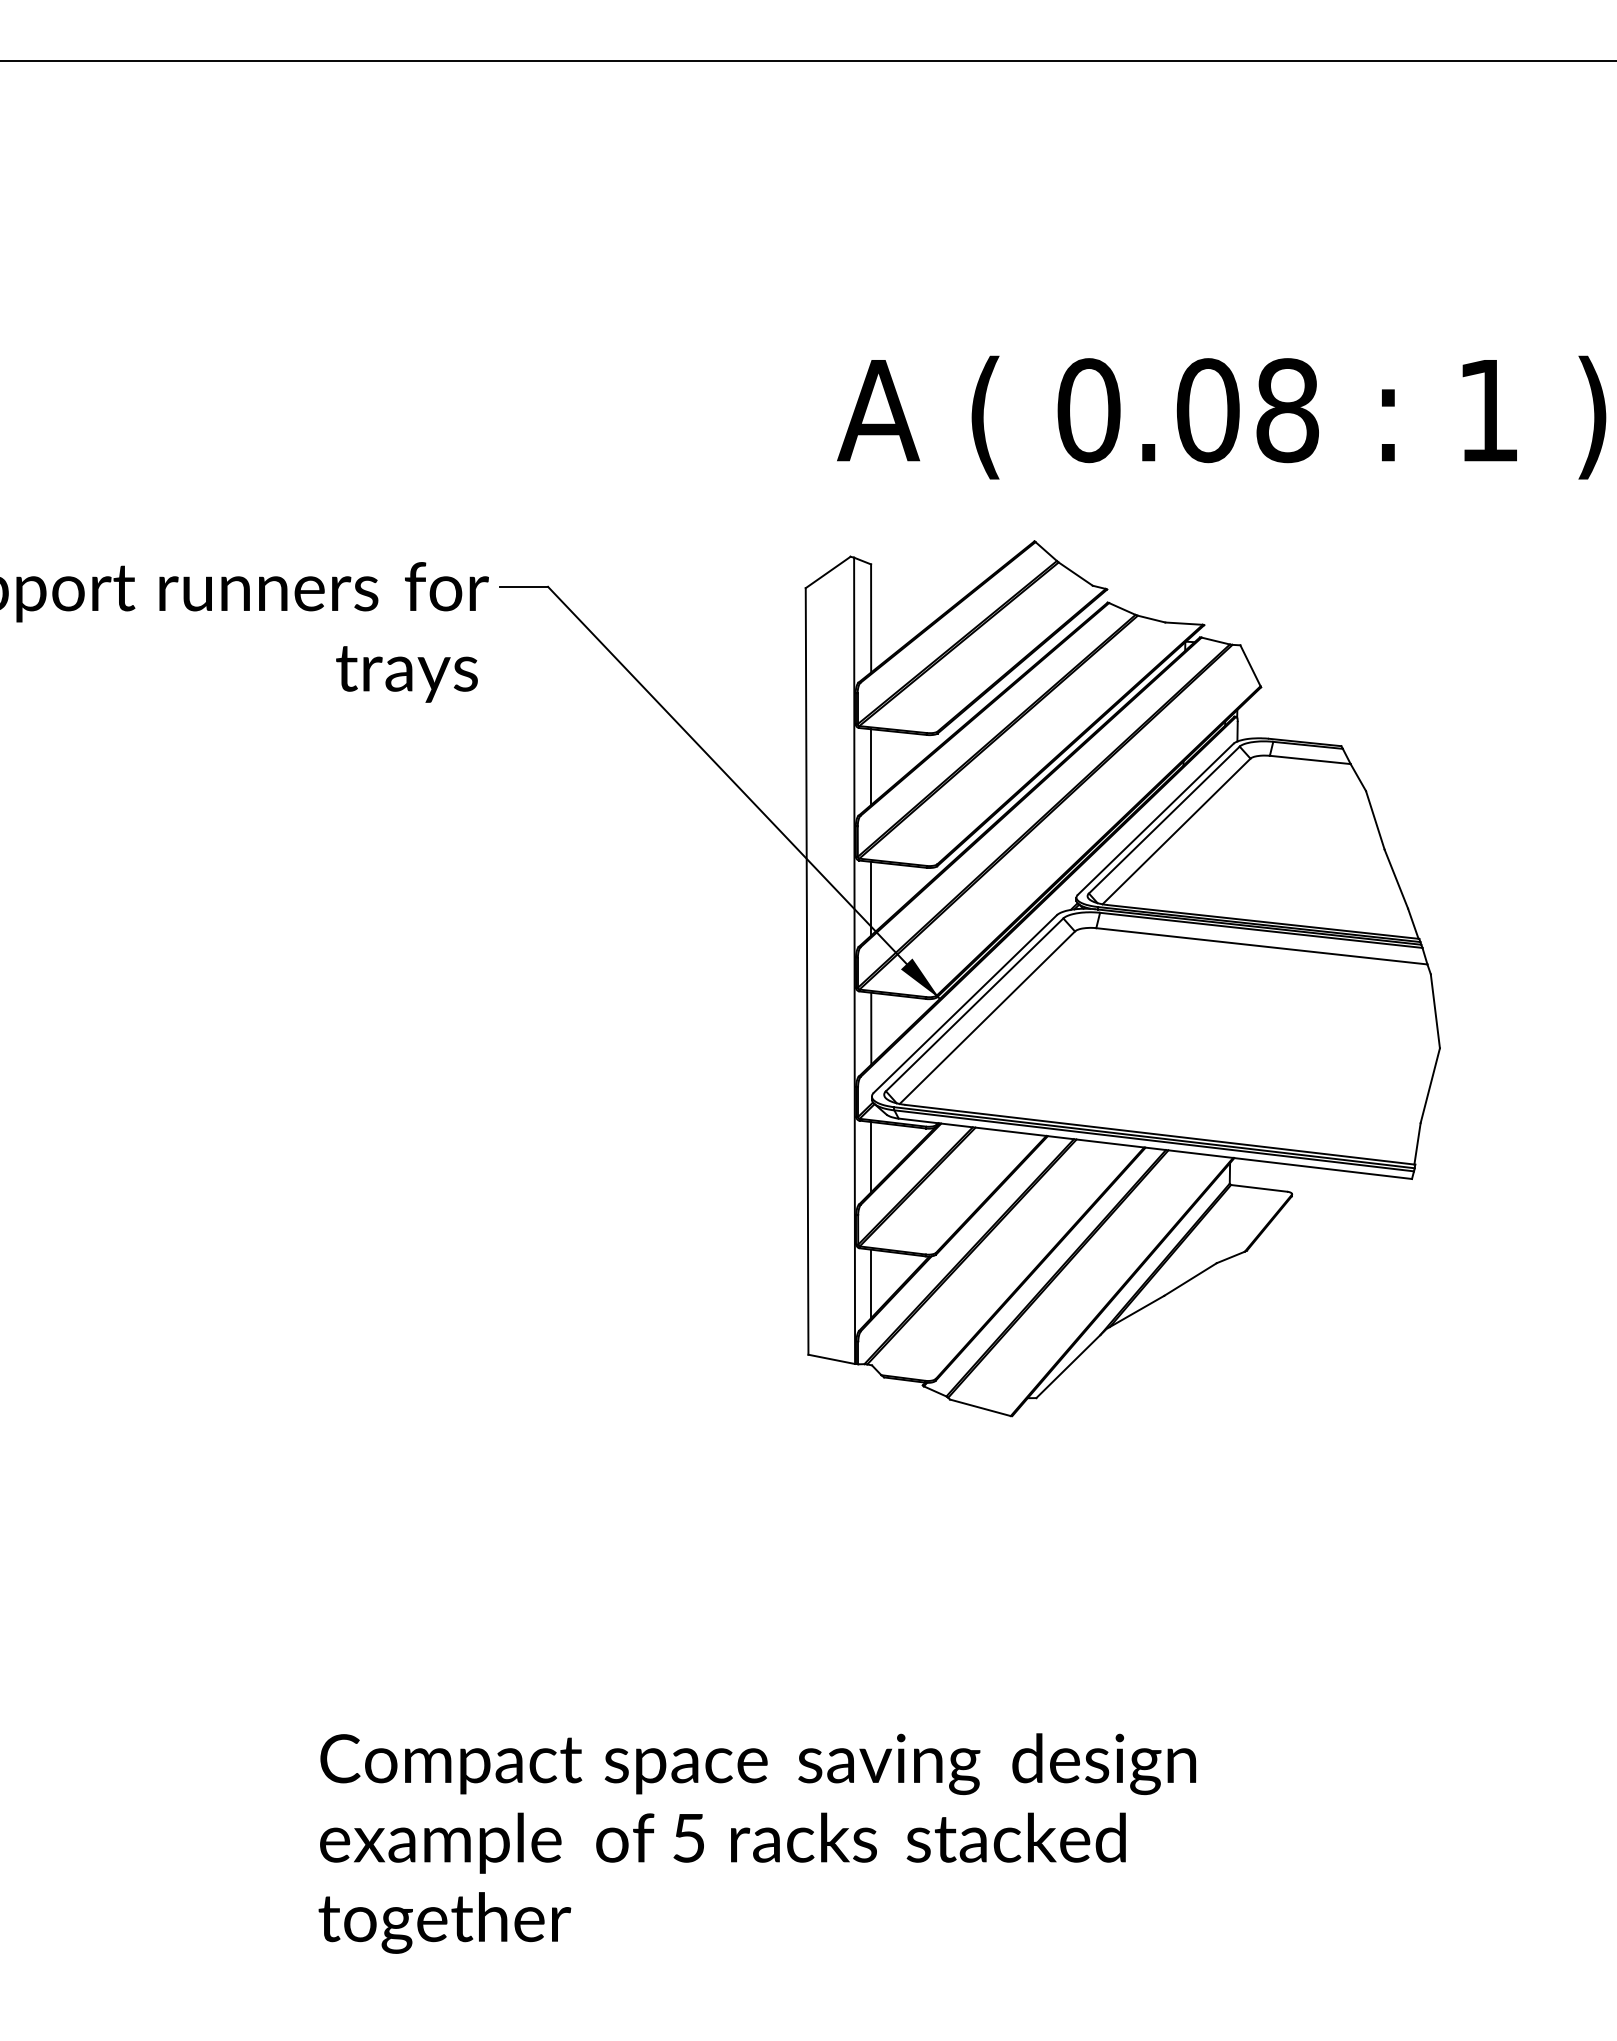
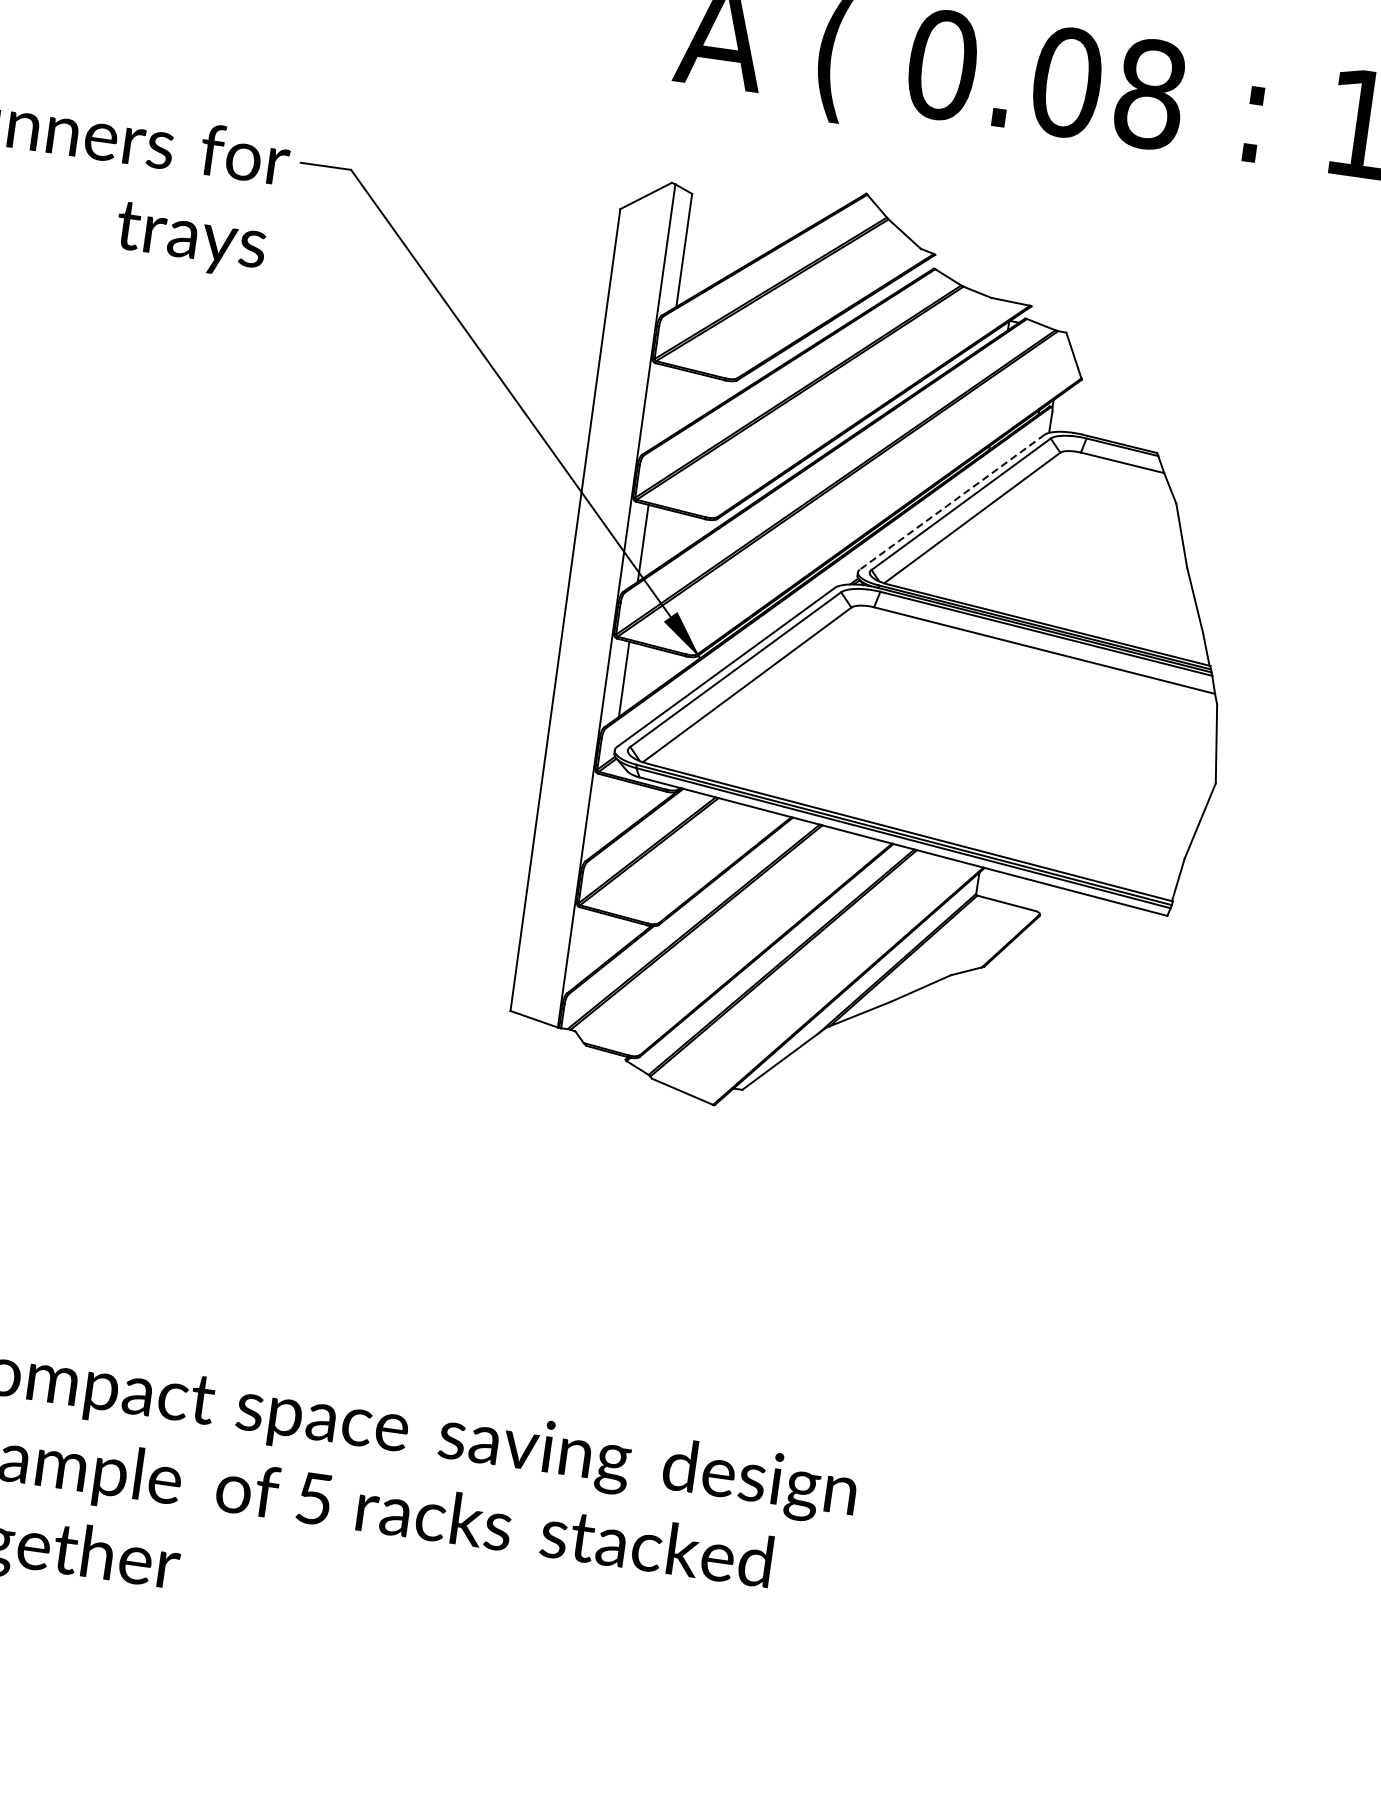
line: (871, 766) -> (662, 405), removed
line: (1155, 819) -> (952, 502), solid -> dashed
line: (871, 1157) -> (605, 814), removed
line: (871, 1283) -> (586, 945), removed

